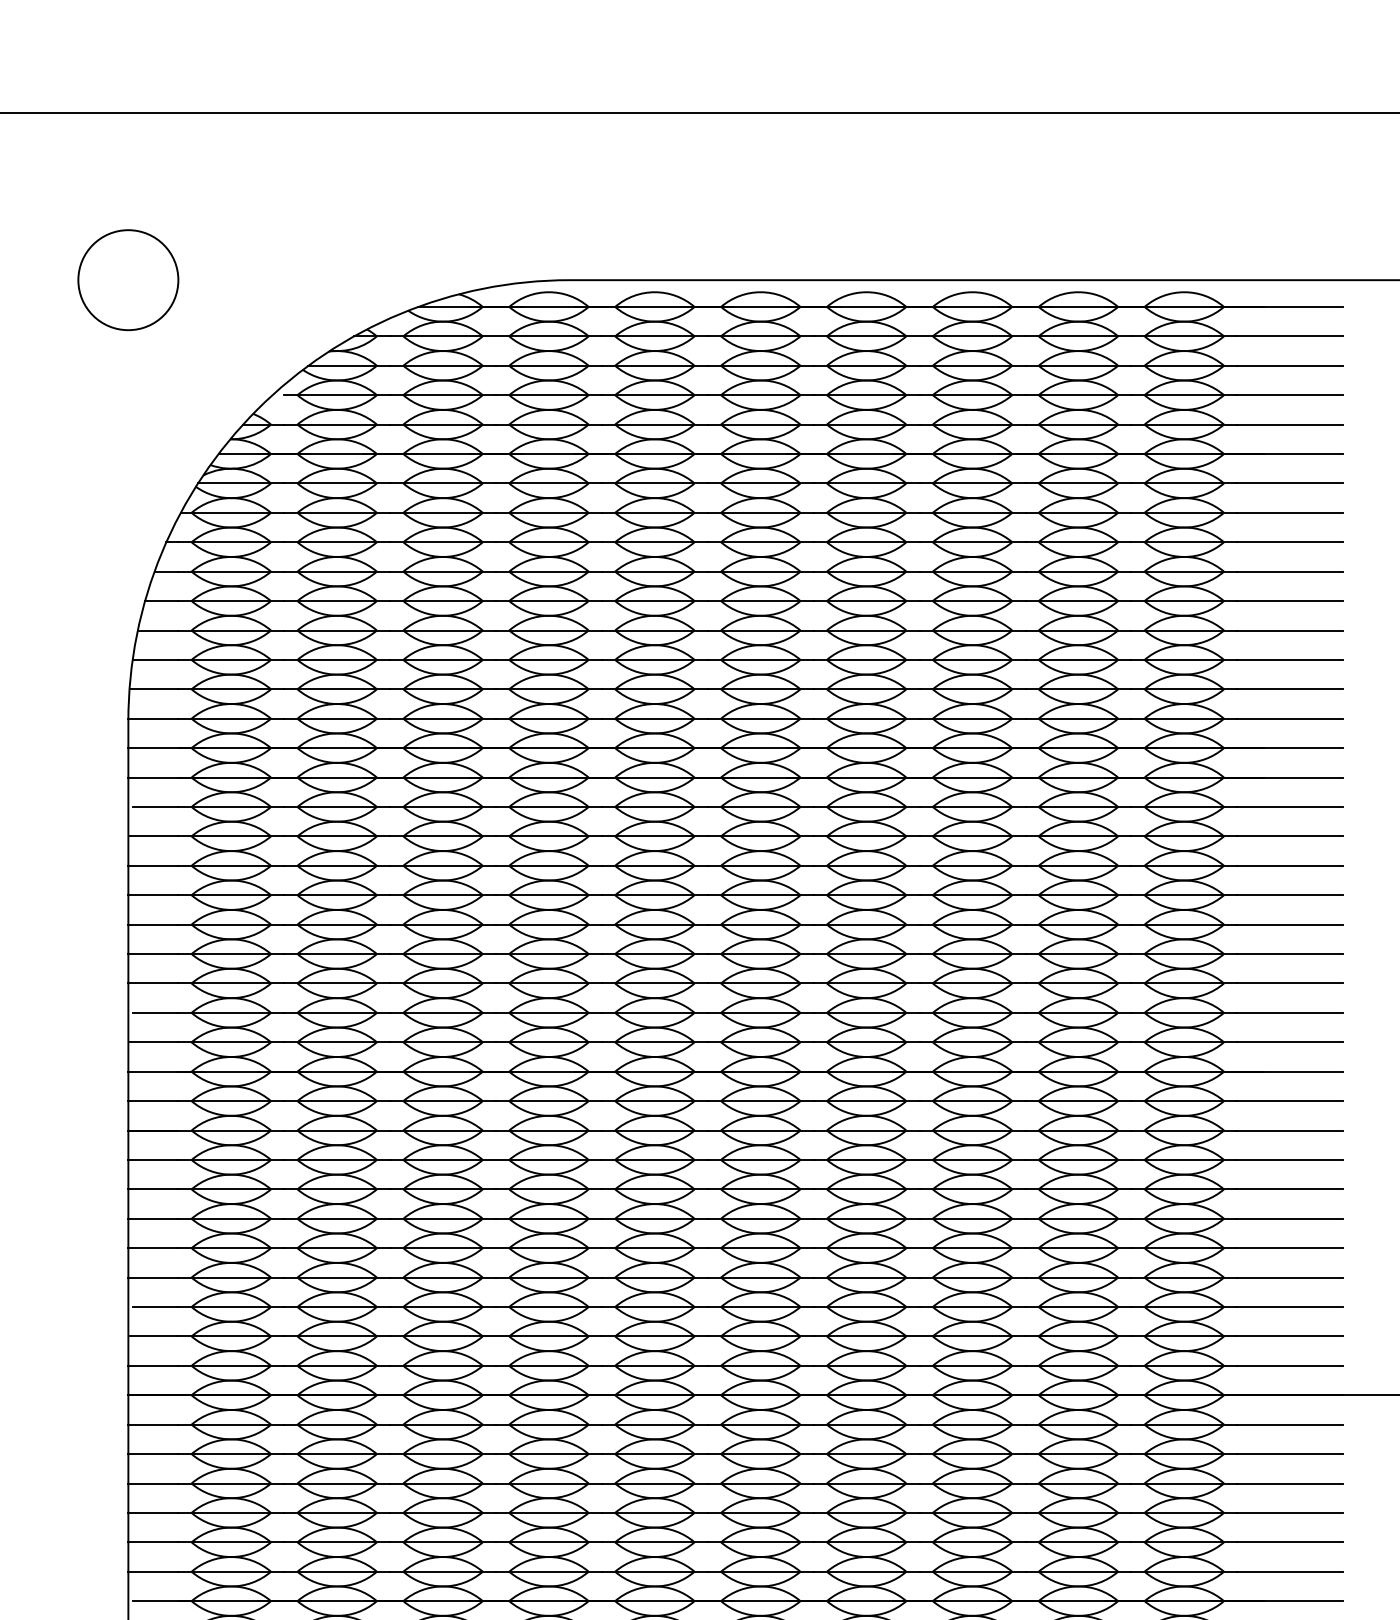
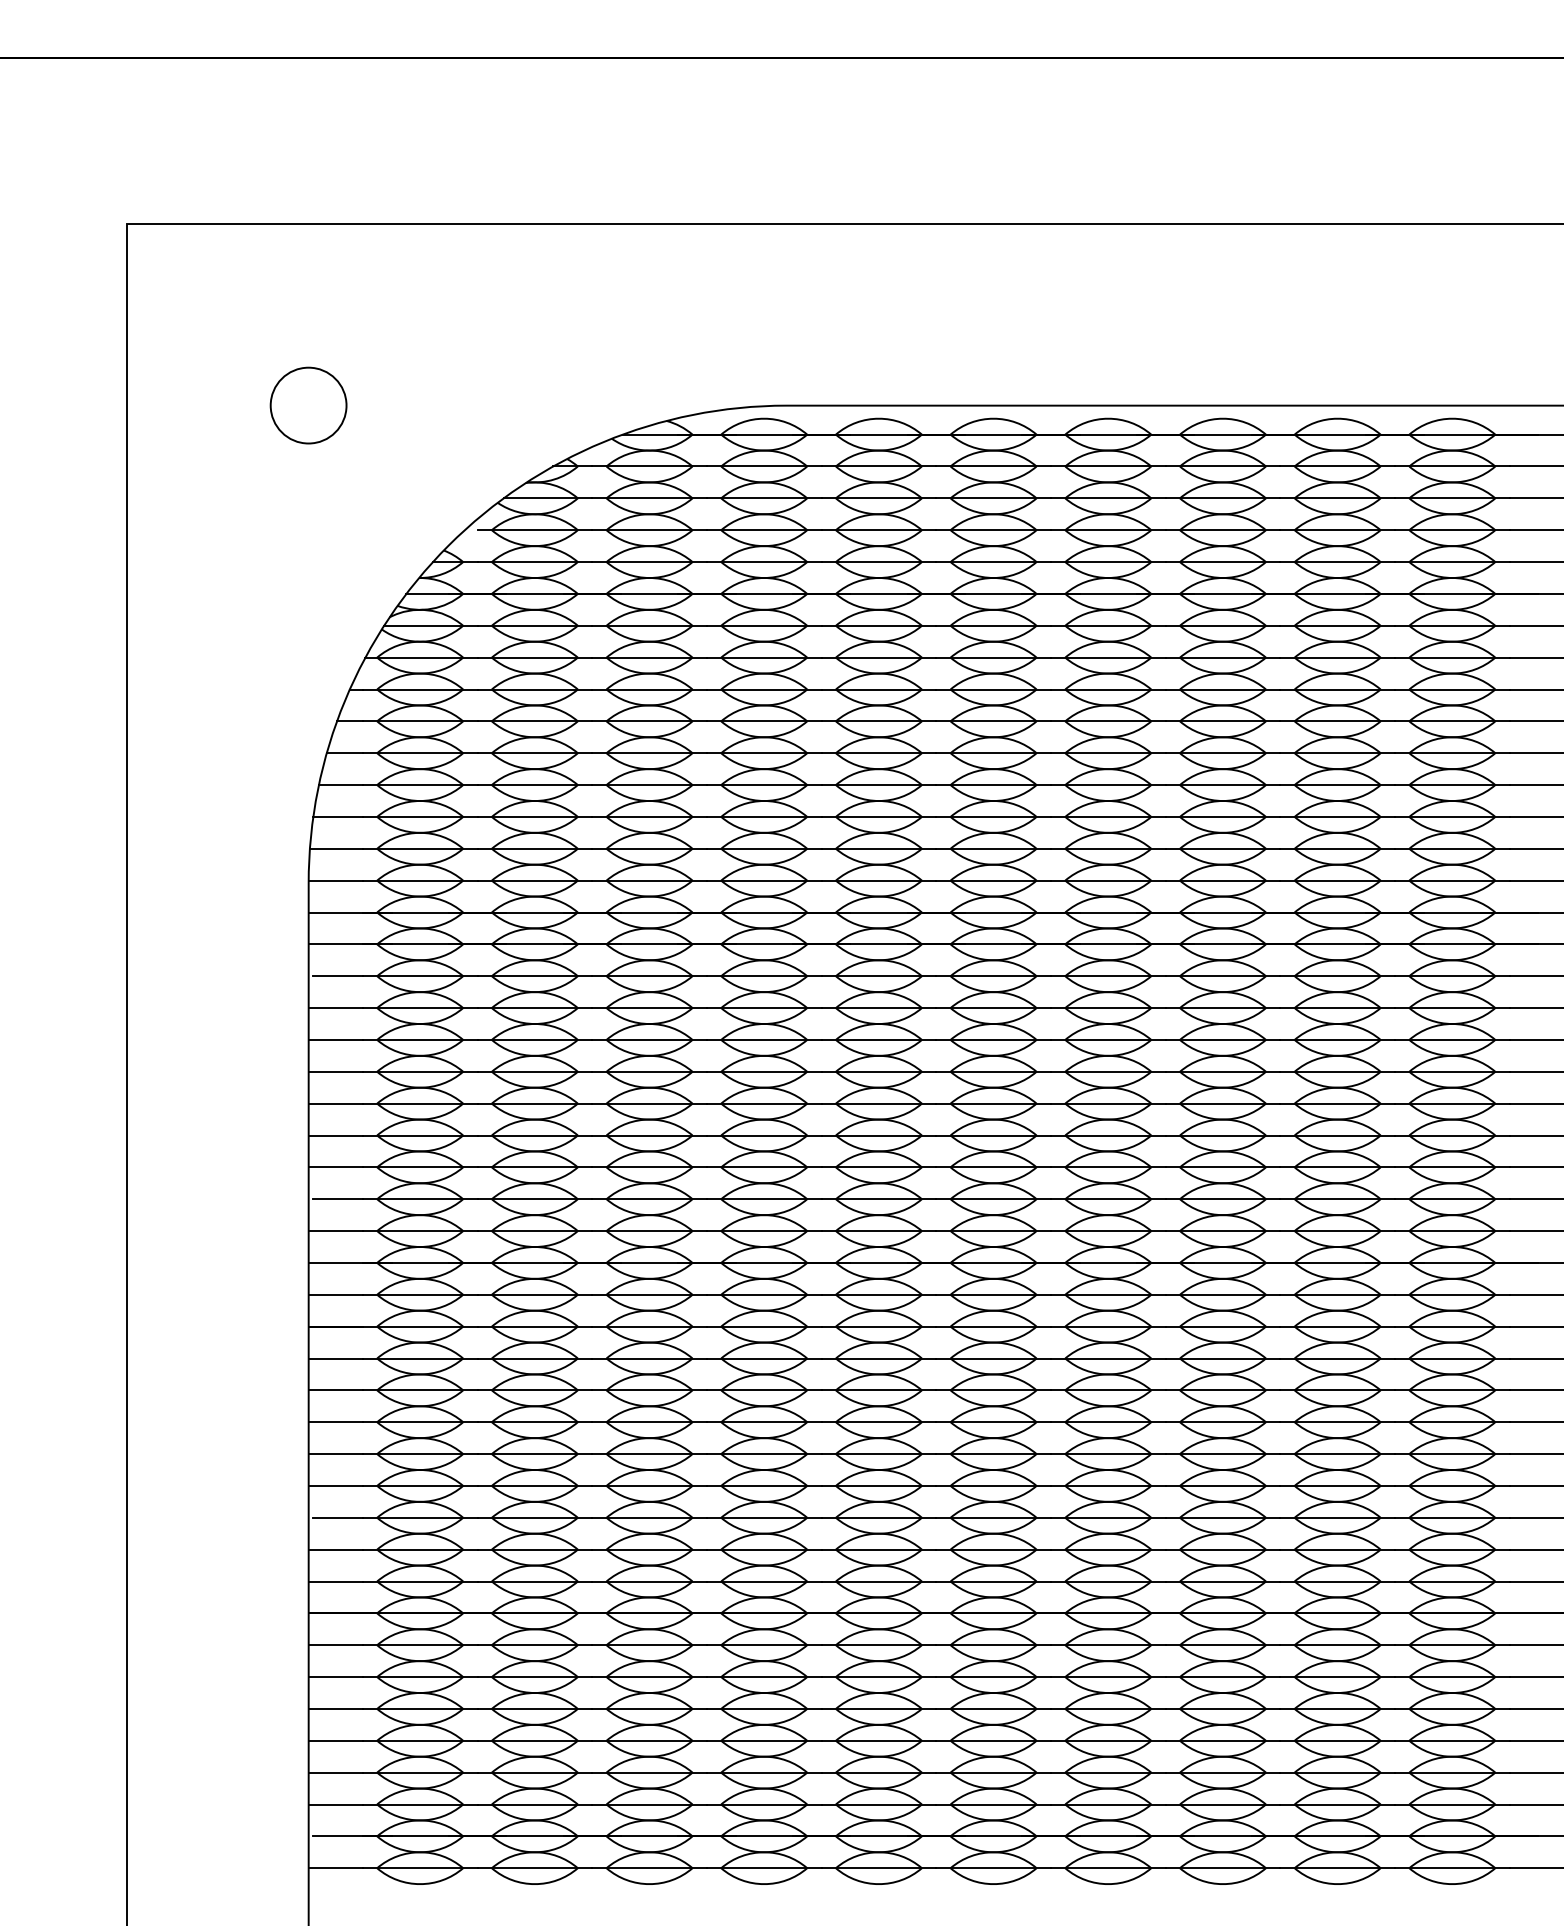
circle: (128, 280) -> (308, 405), size x0.7

